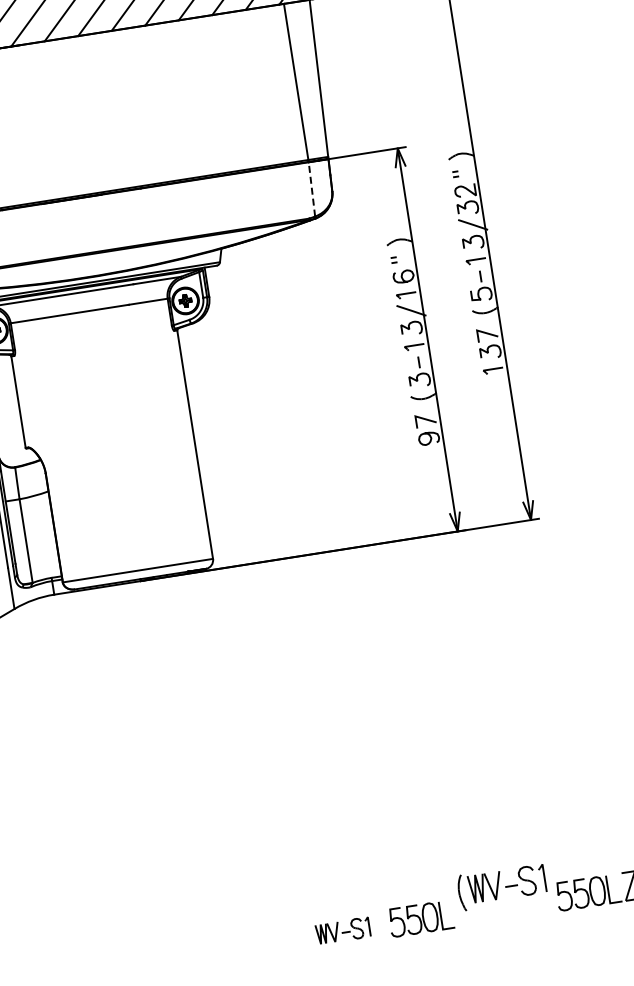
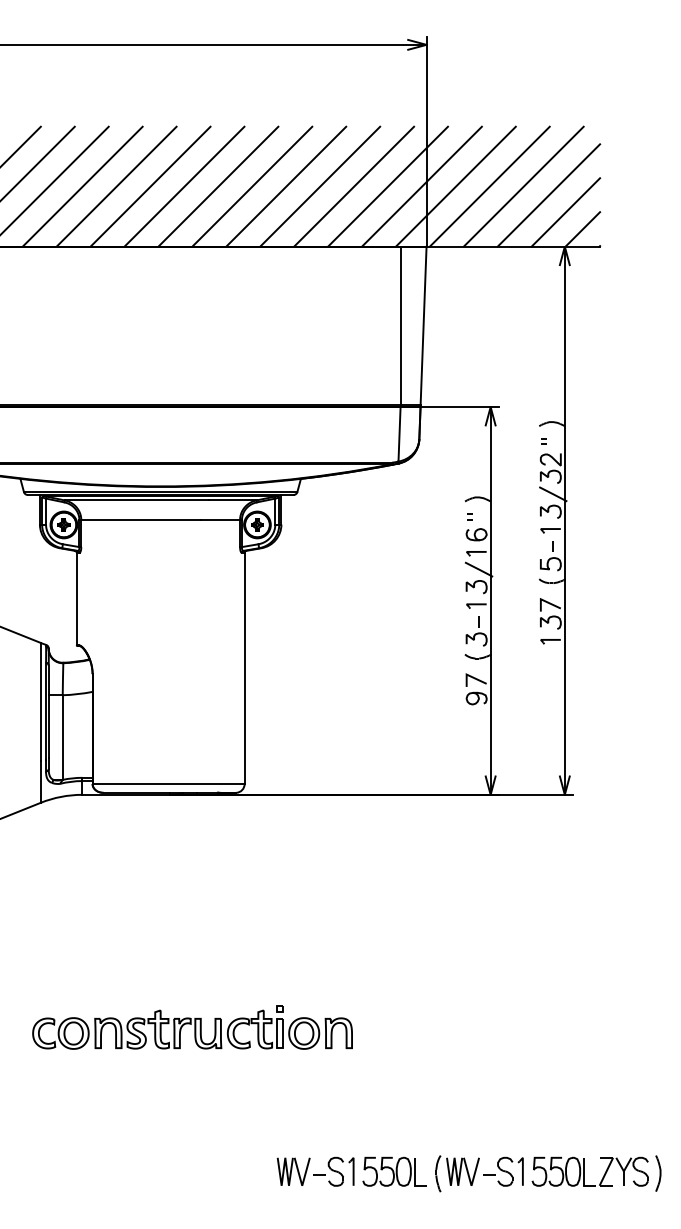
line: (311, 188) -> (399, 433), dashed -> solid
part: (199, 807) -> (192, 1027), added
part: (502, 886) -> (479, 1173), moved
part: (342, 930) -> (315, 1171), size x1.43

